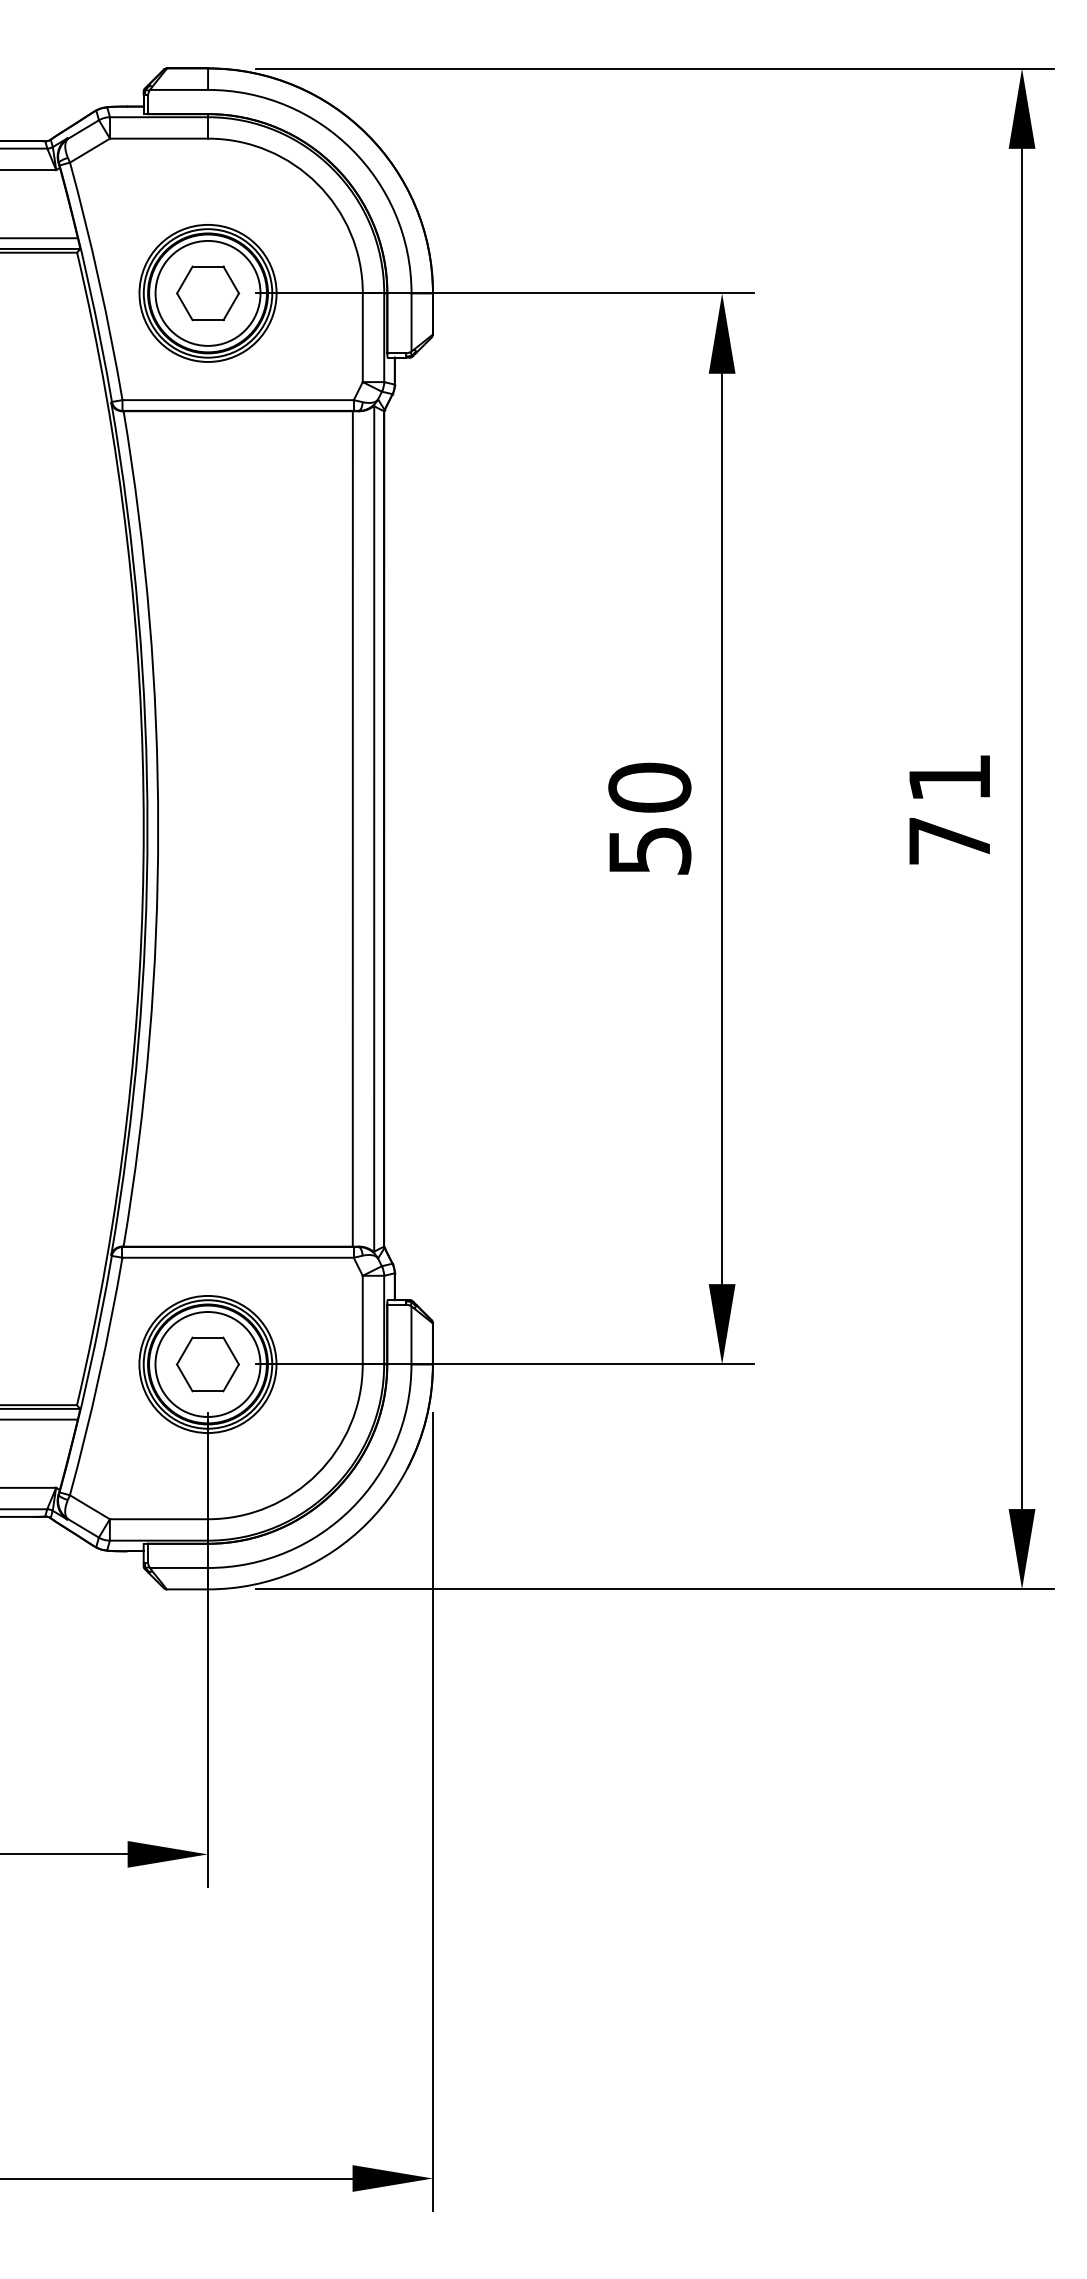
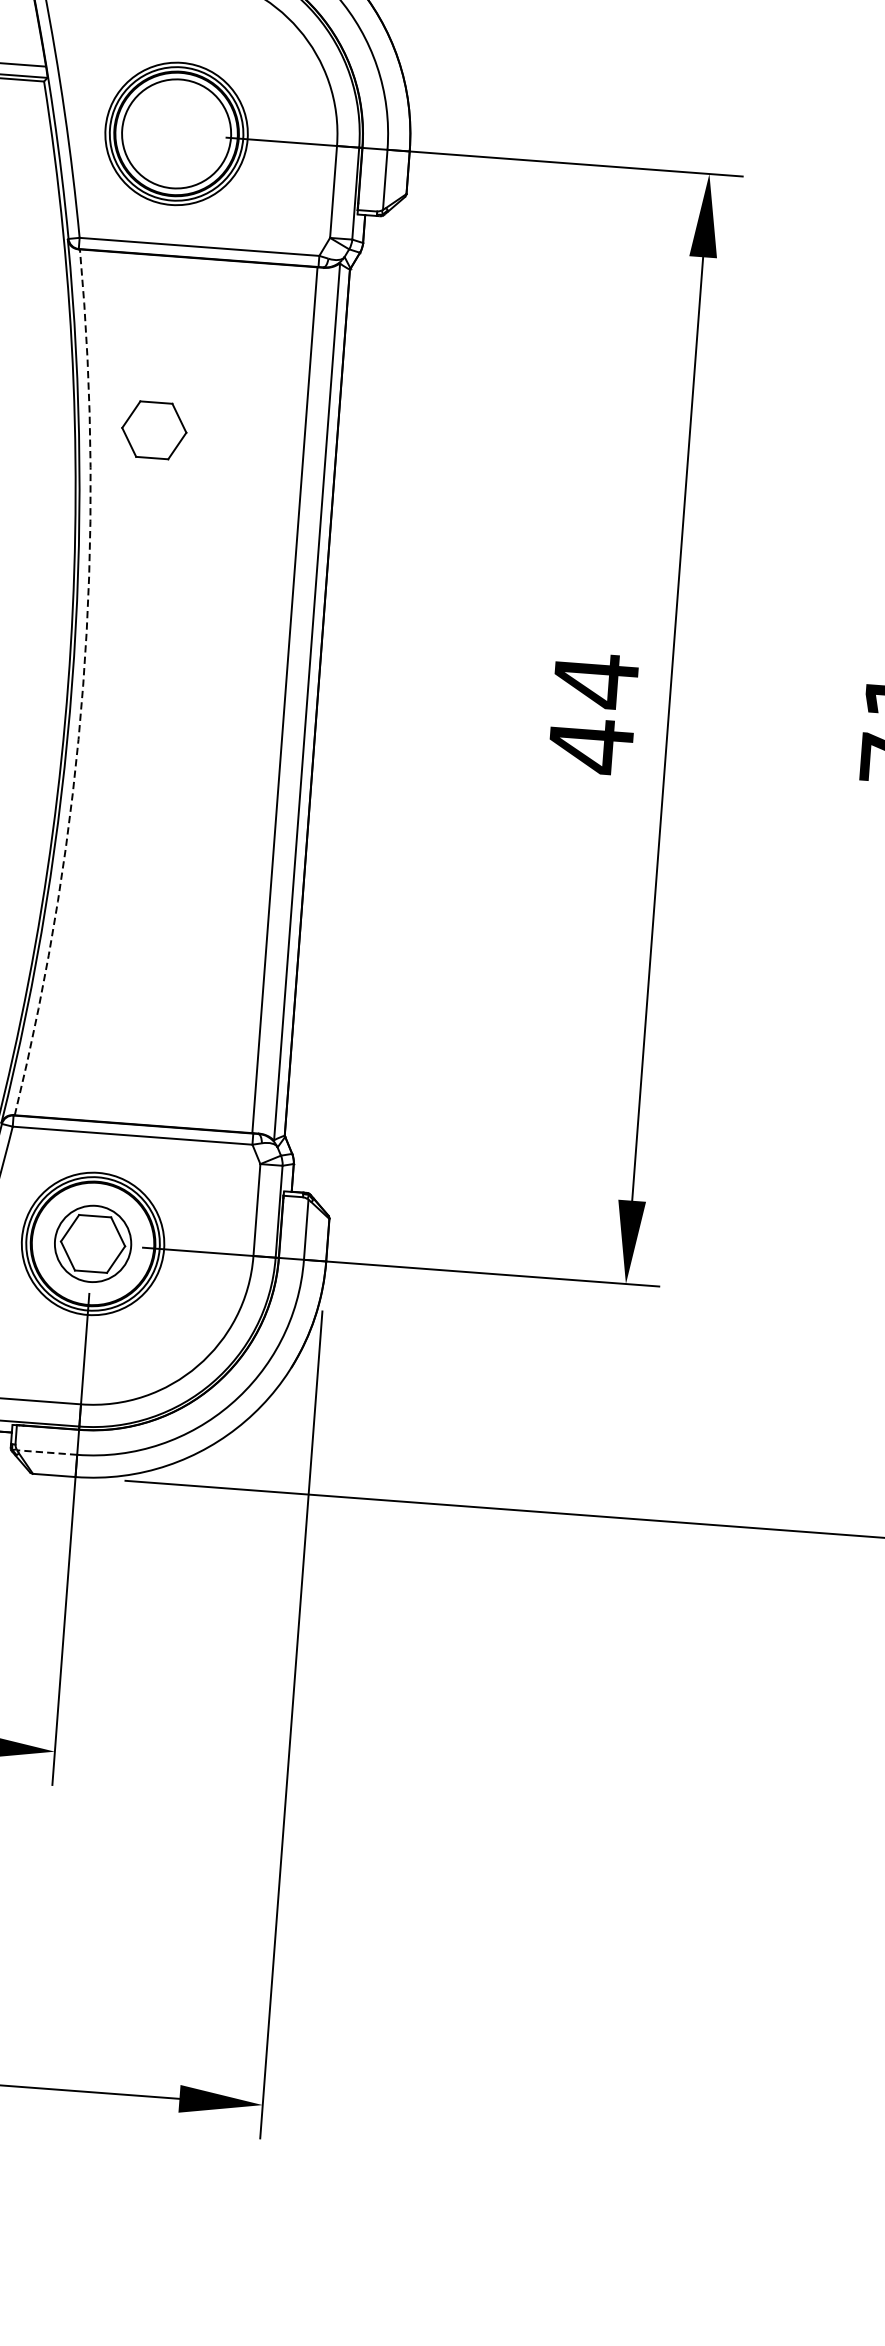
part: (208, 293) -> (154, 430), moved
text: (649, 819) -> (593, 713), 50 -> 44
arc: (158, 828) -> (83, 684), solid -> dashed
circle: (207, 1364) -> (92, 1243), size x0.7
line: (178, 1567) -> (46, 1452), solid -> dashed

